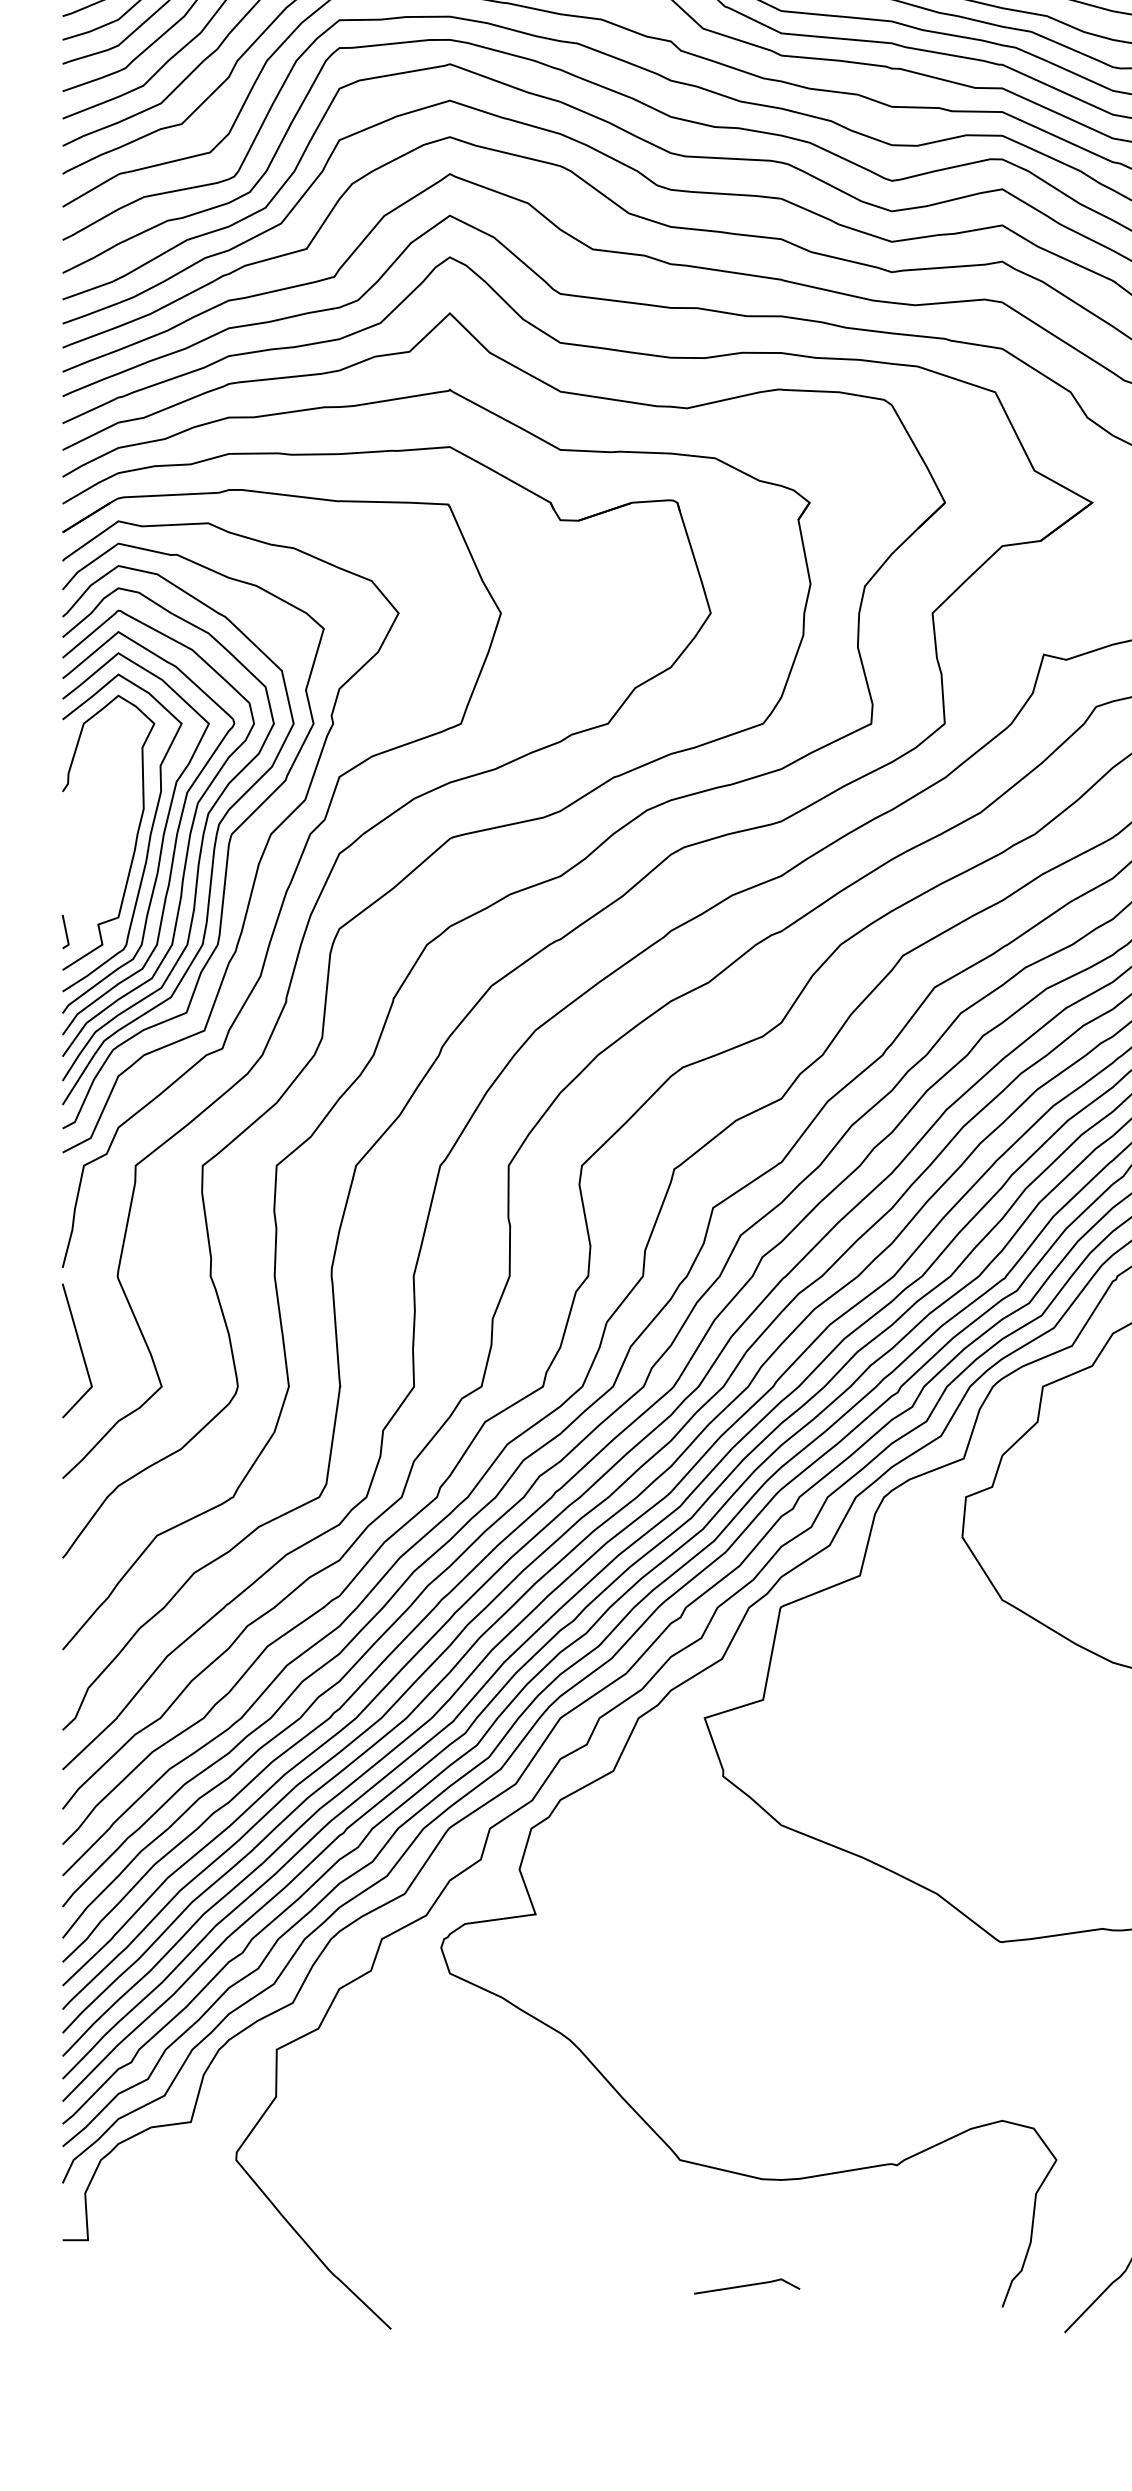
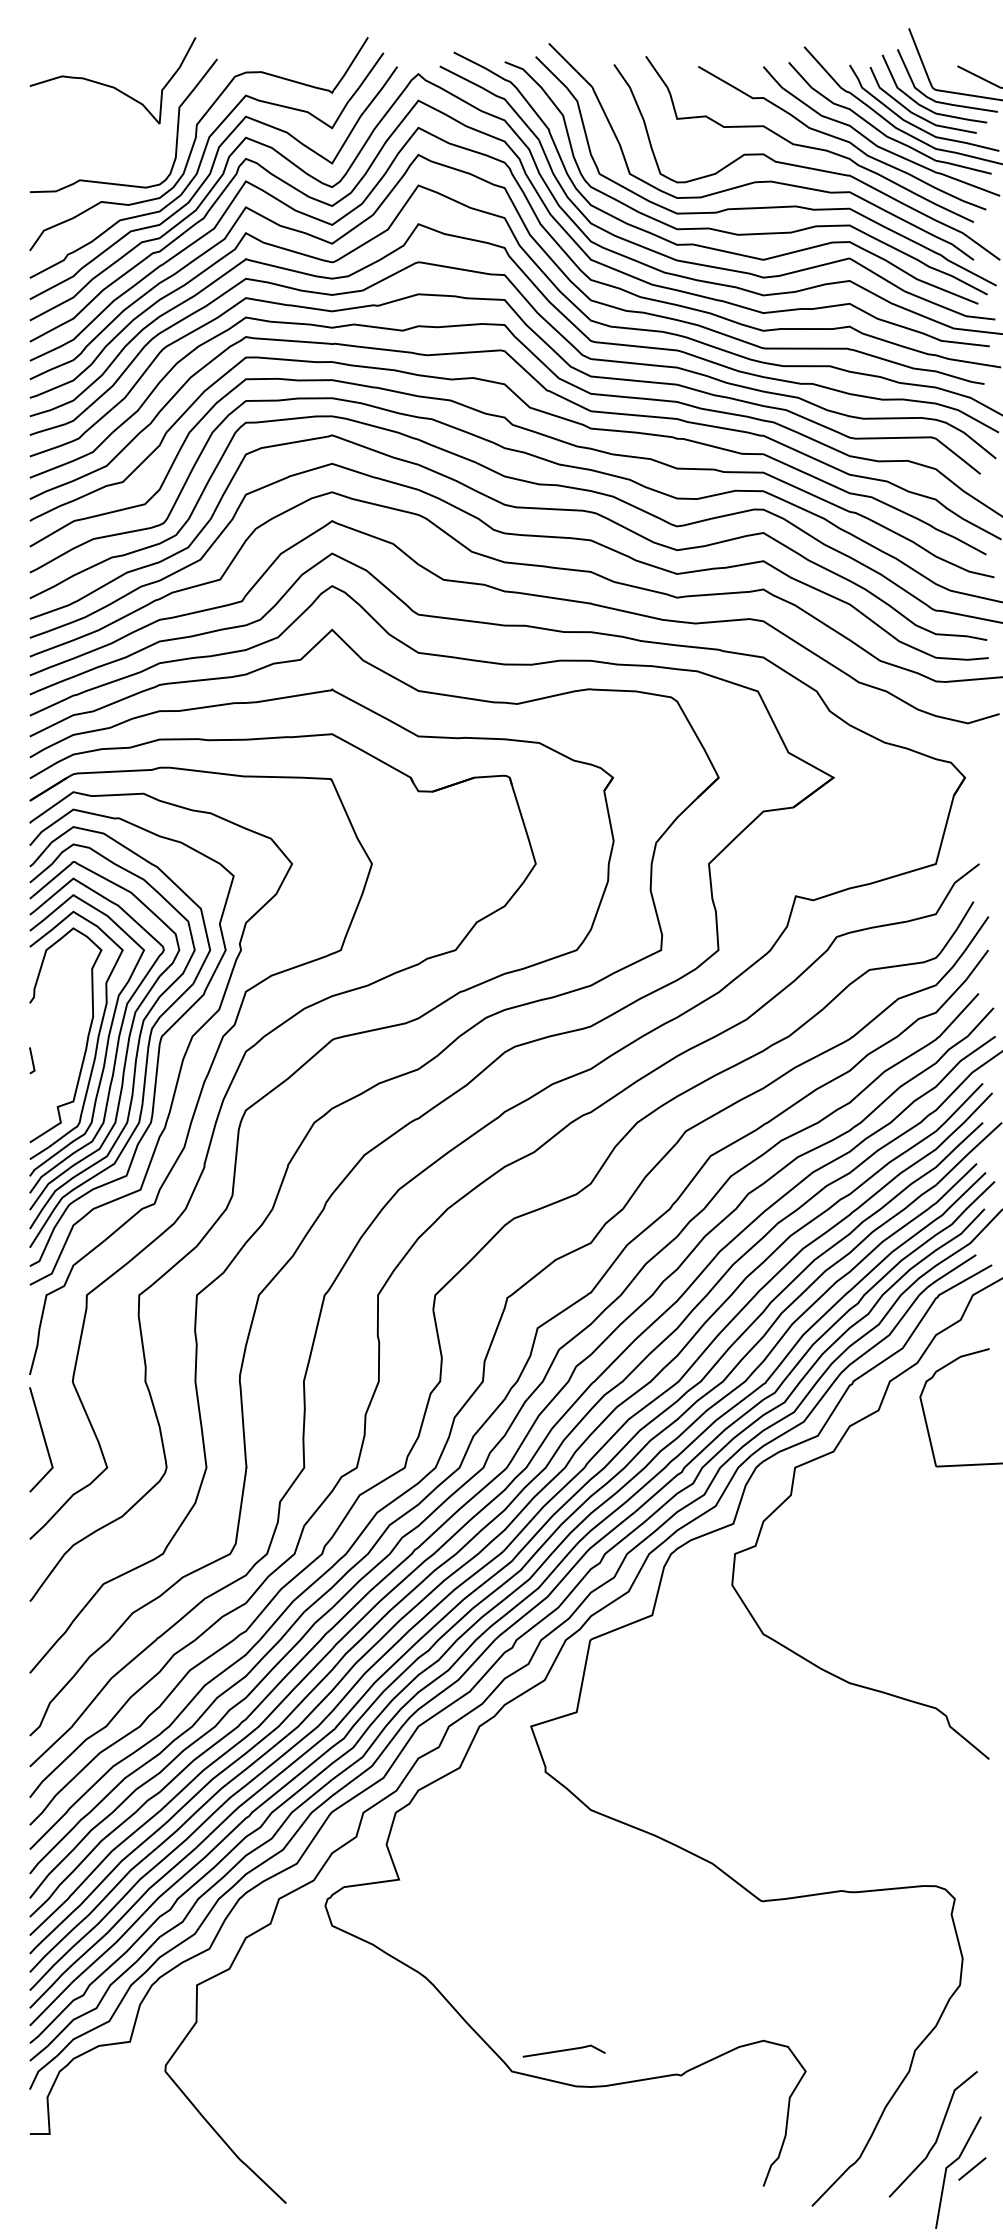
line: (66, 931) -> (32, 1060), moved
line: (746, 2285) -> (563, 2050), moved

